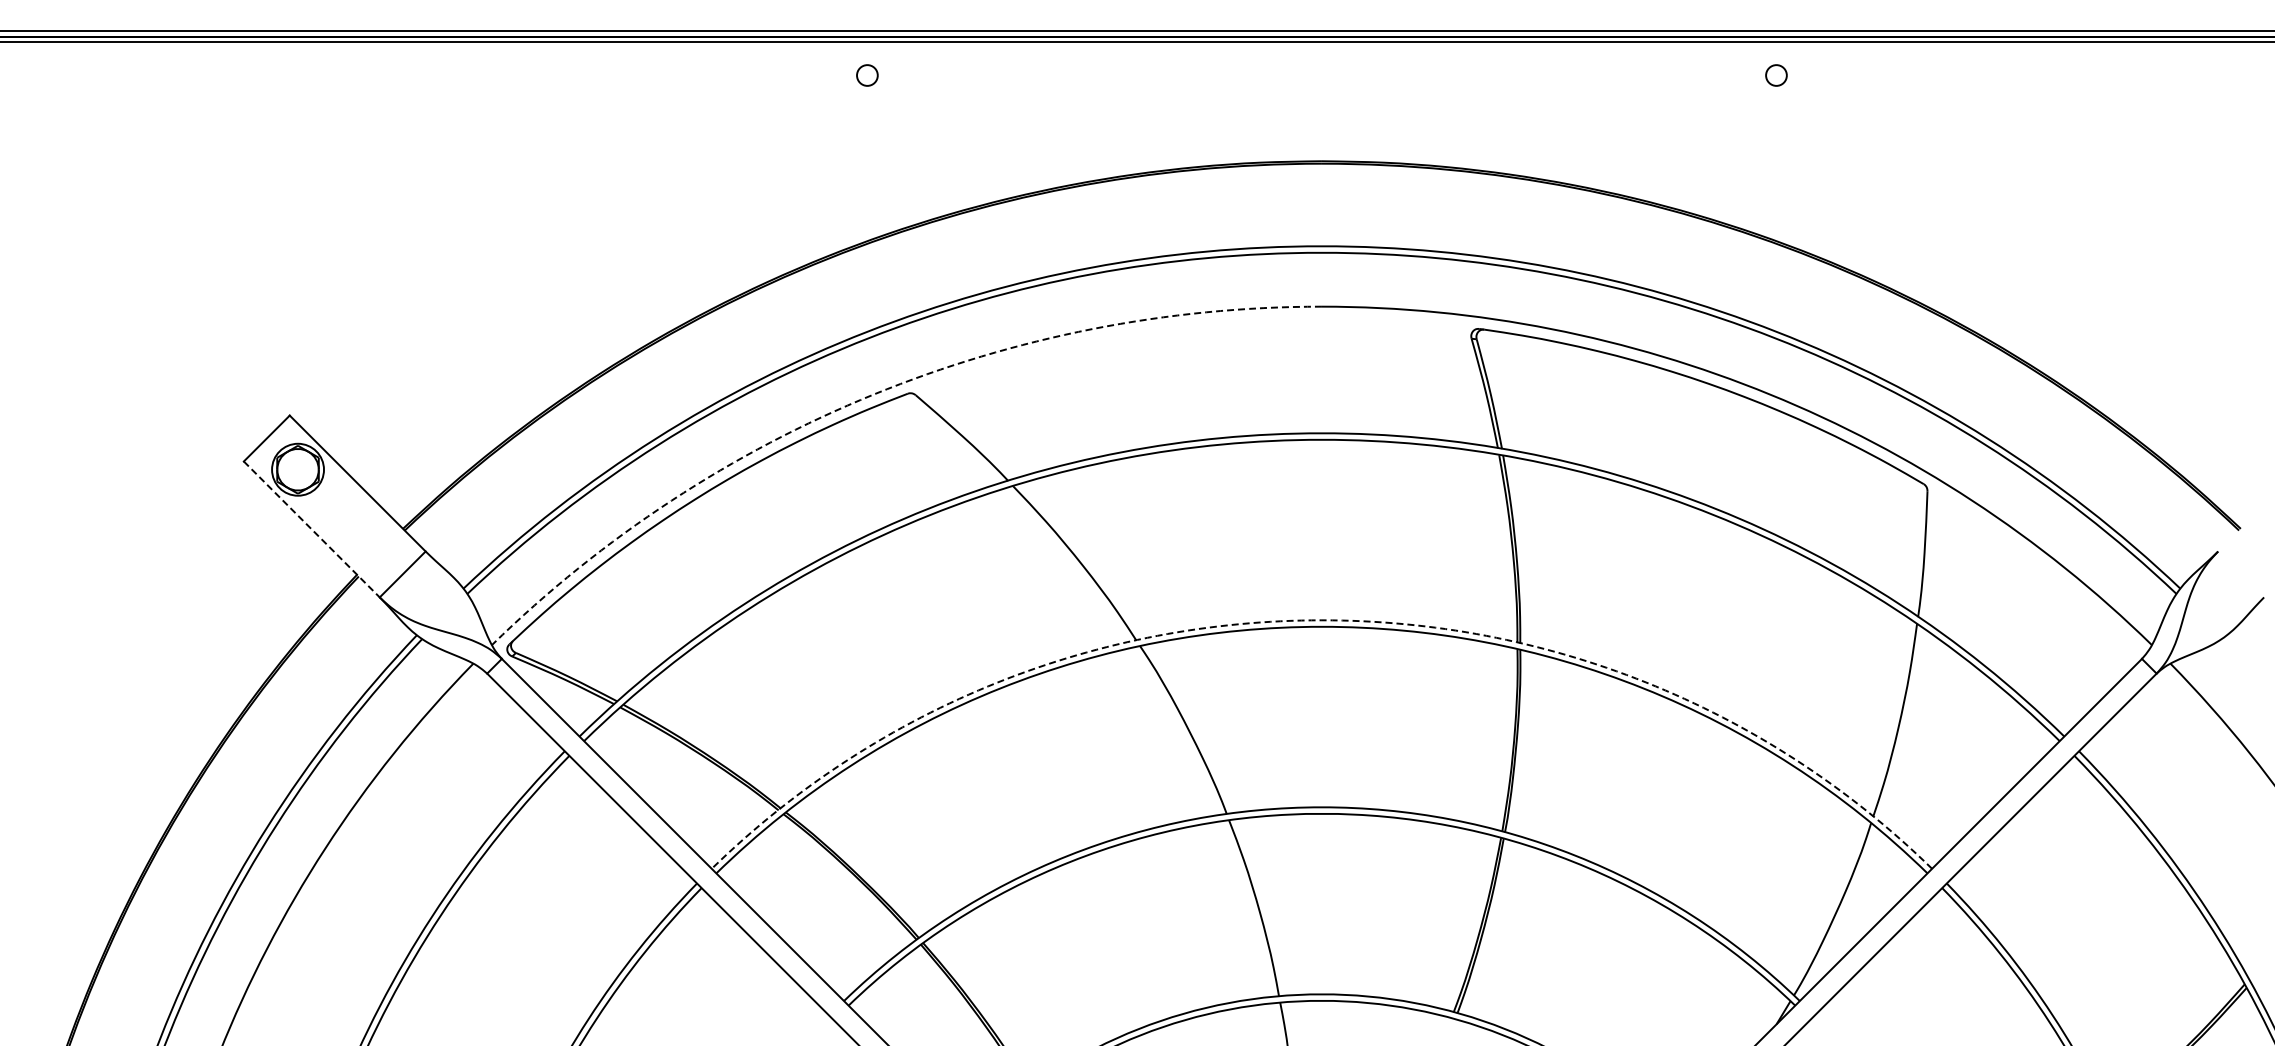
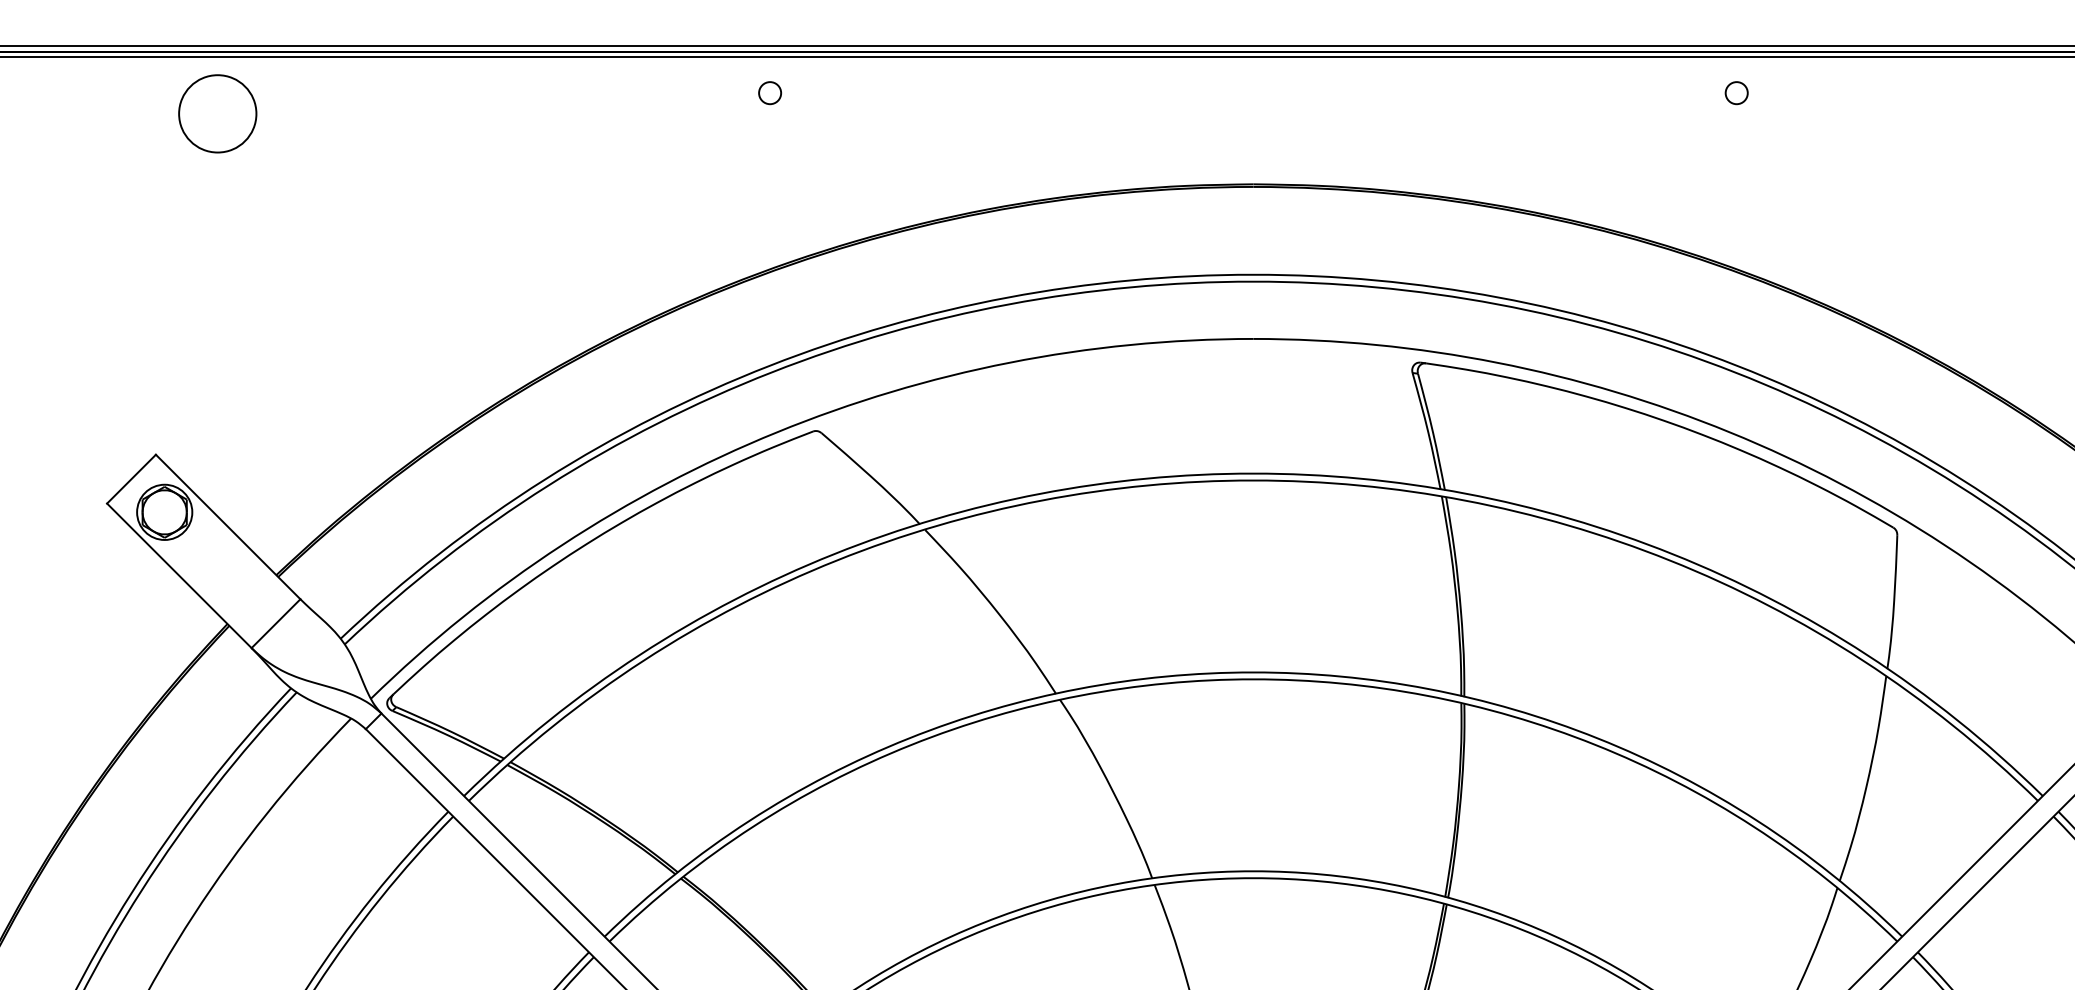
circle: (347, 94) -> (217, 113), added
arc: (873, 394) -> (776, 432), dashed -> solid
line: (312, 529) -> (180, 575), dashed -> solid
arc: (1321, 620) -> (1252, 672), dashed -> solid

